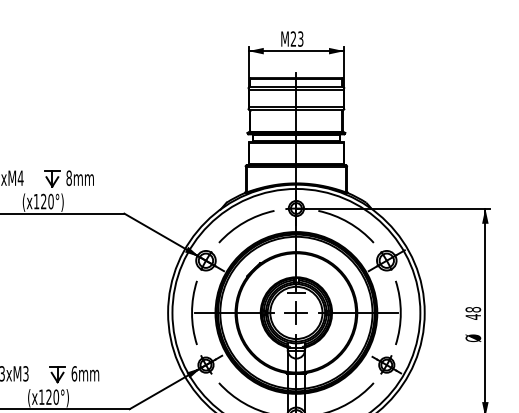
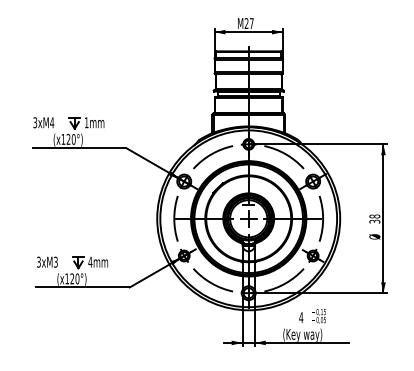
text: (300, 39) -> (251, 23), M23 -> M27
text: (68, 177) -> (86, 122), 8mm -> 1mm
text: (472, 316) -> (374, 221), 48 -> 38
text: (74, 372) -> (90, 261), 6mm -> 4mm

